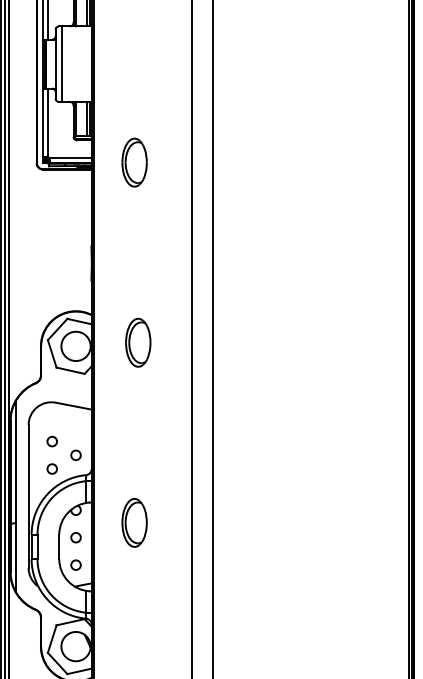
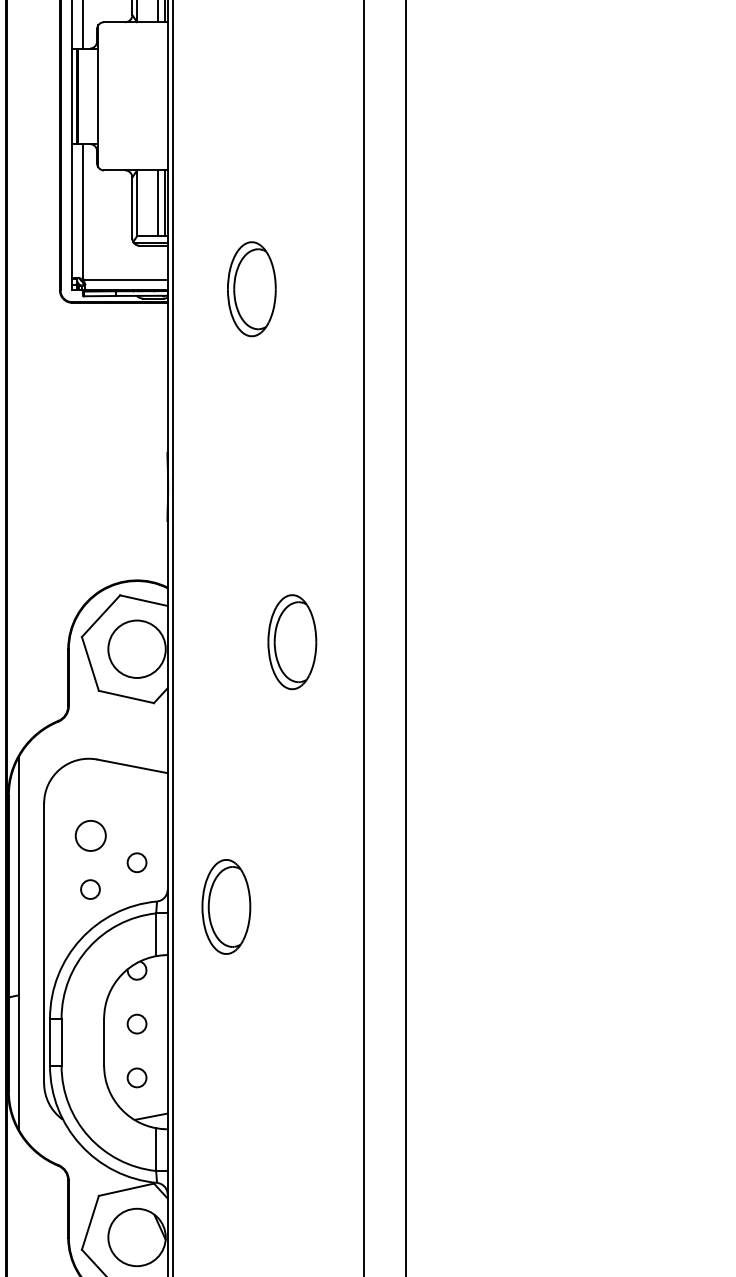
line: (62, 64) -> (110, 96), removed
part: (138, 342) -> (292, 641), moved
circle: (51, 441) -> (88, 835), size x1.6
part: (134, 522) -> (226, 906), moved

